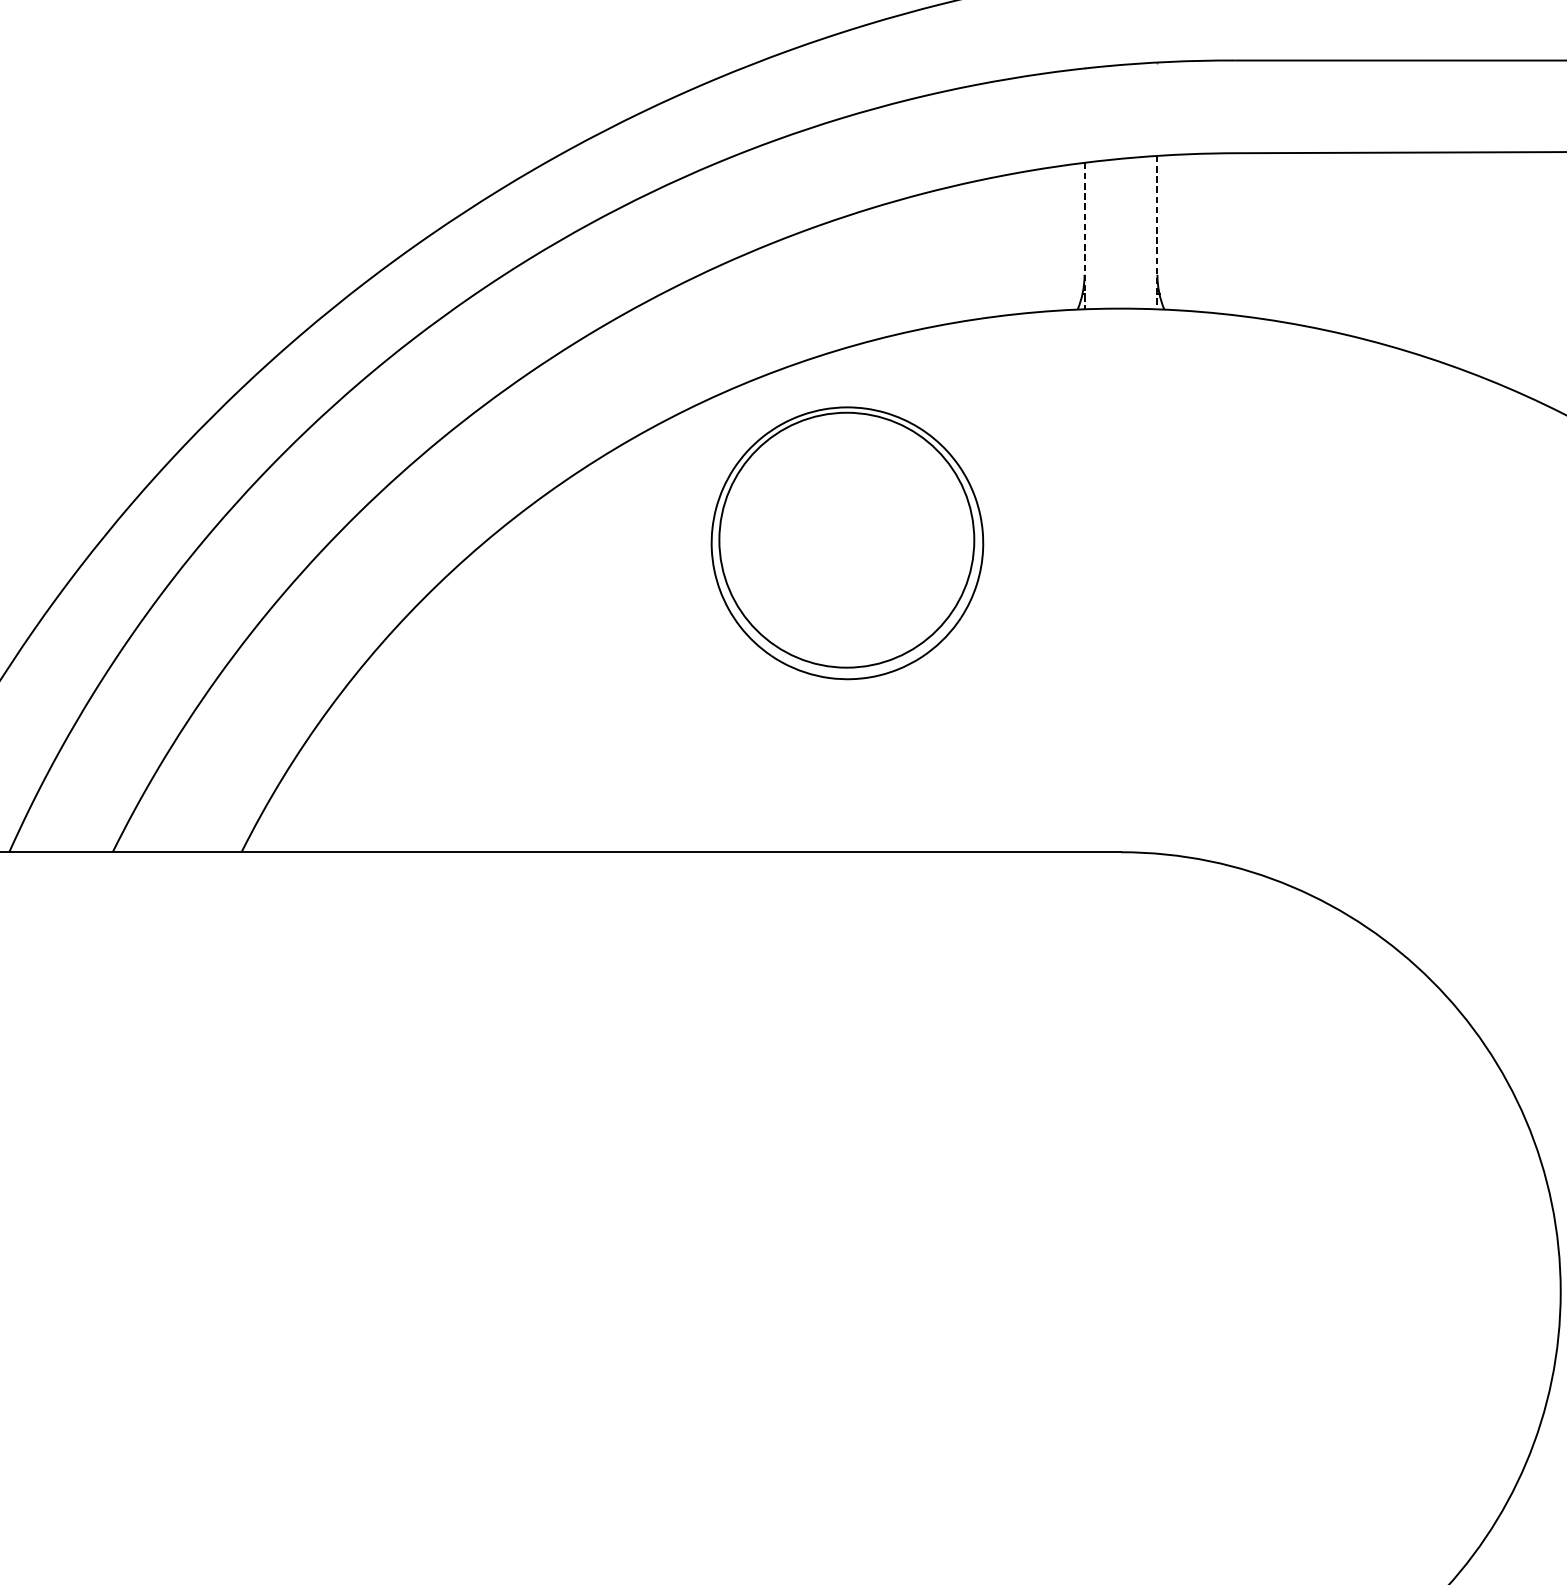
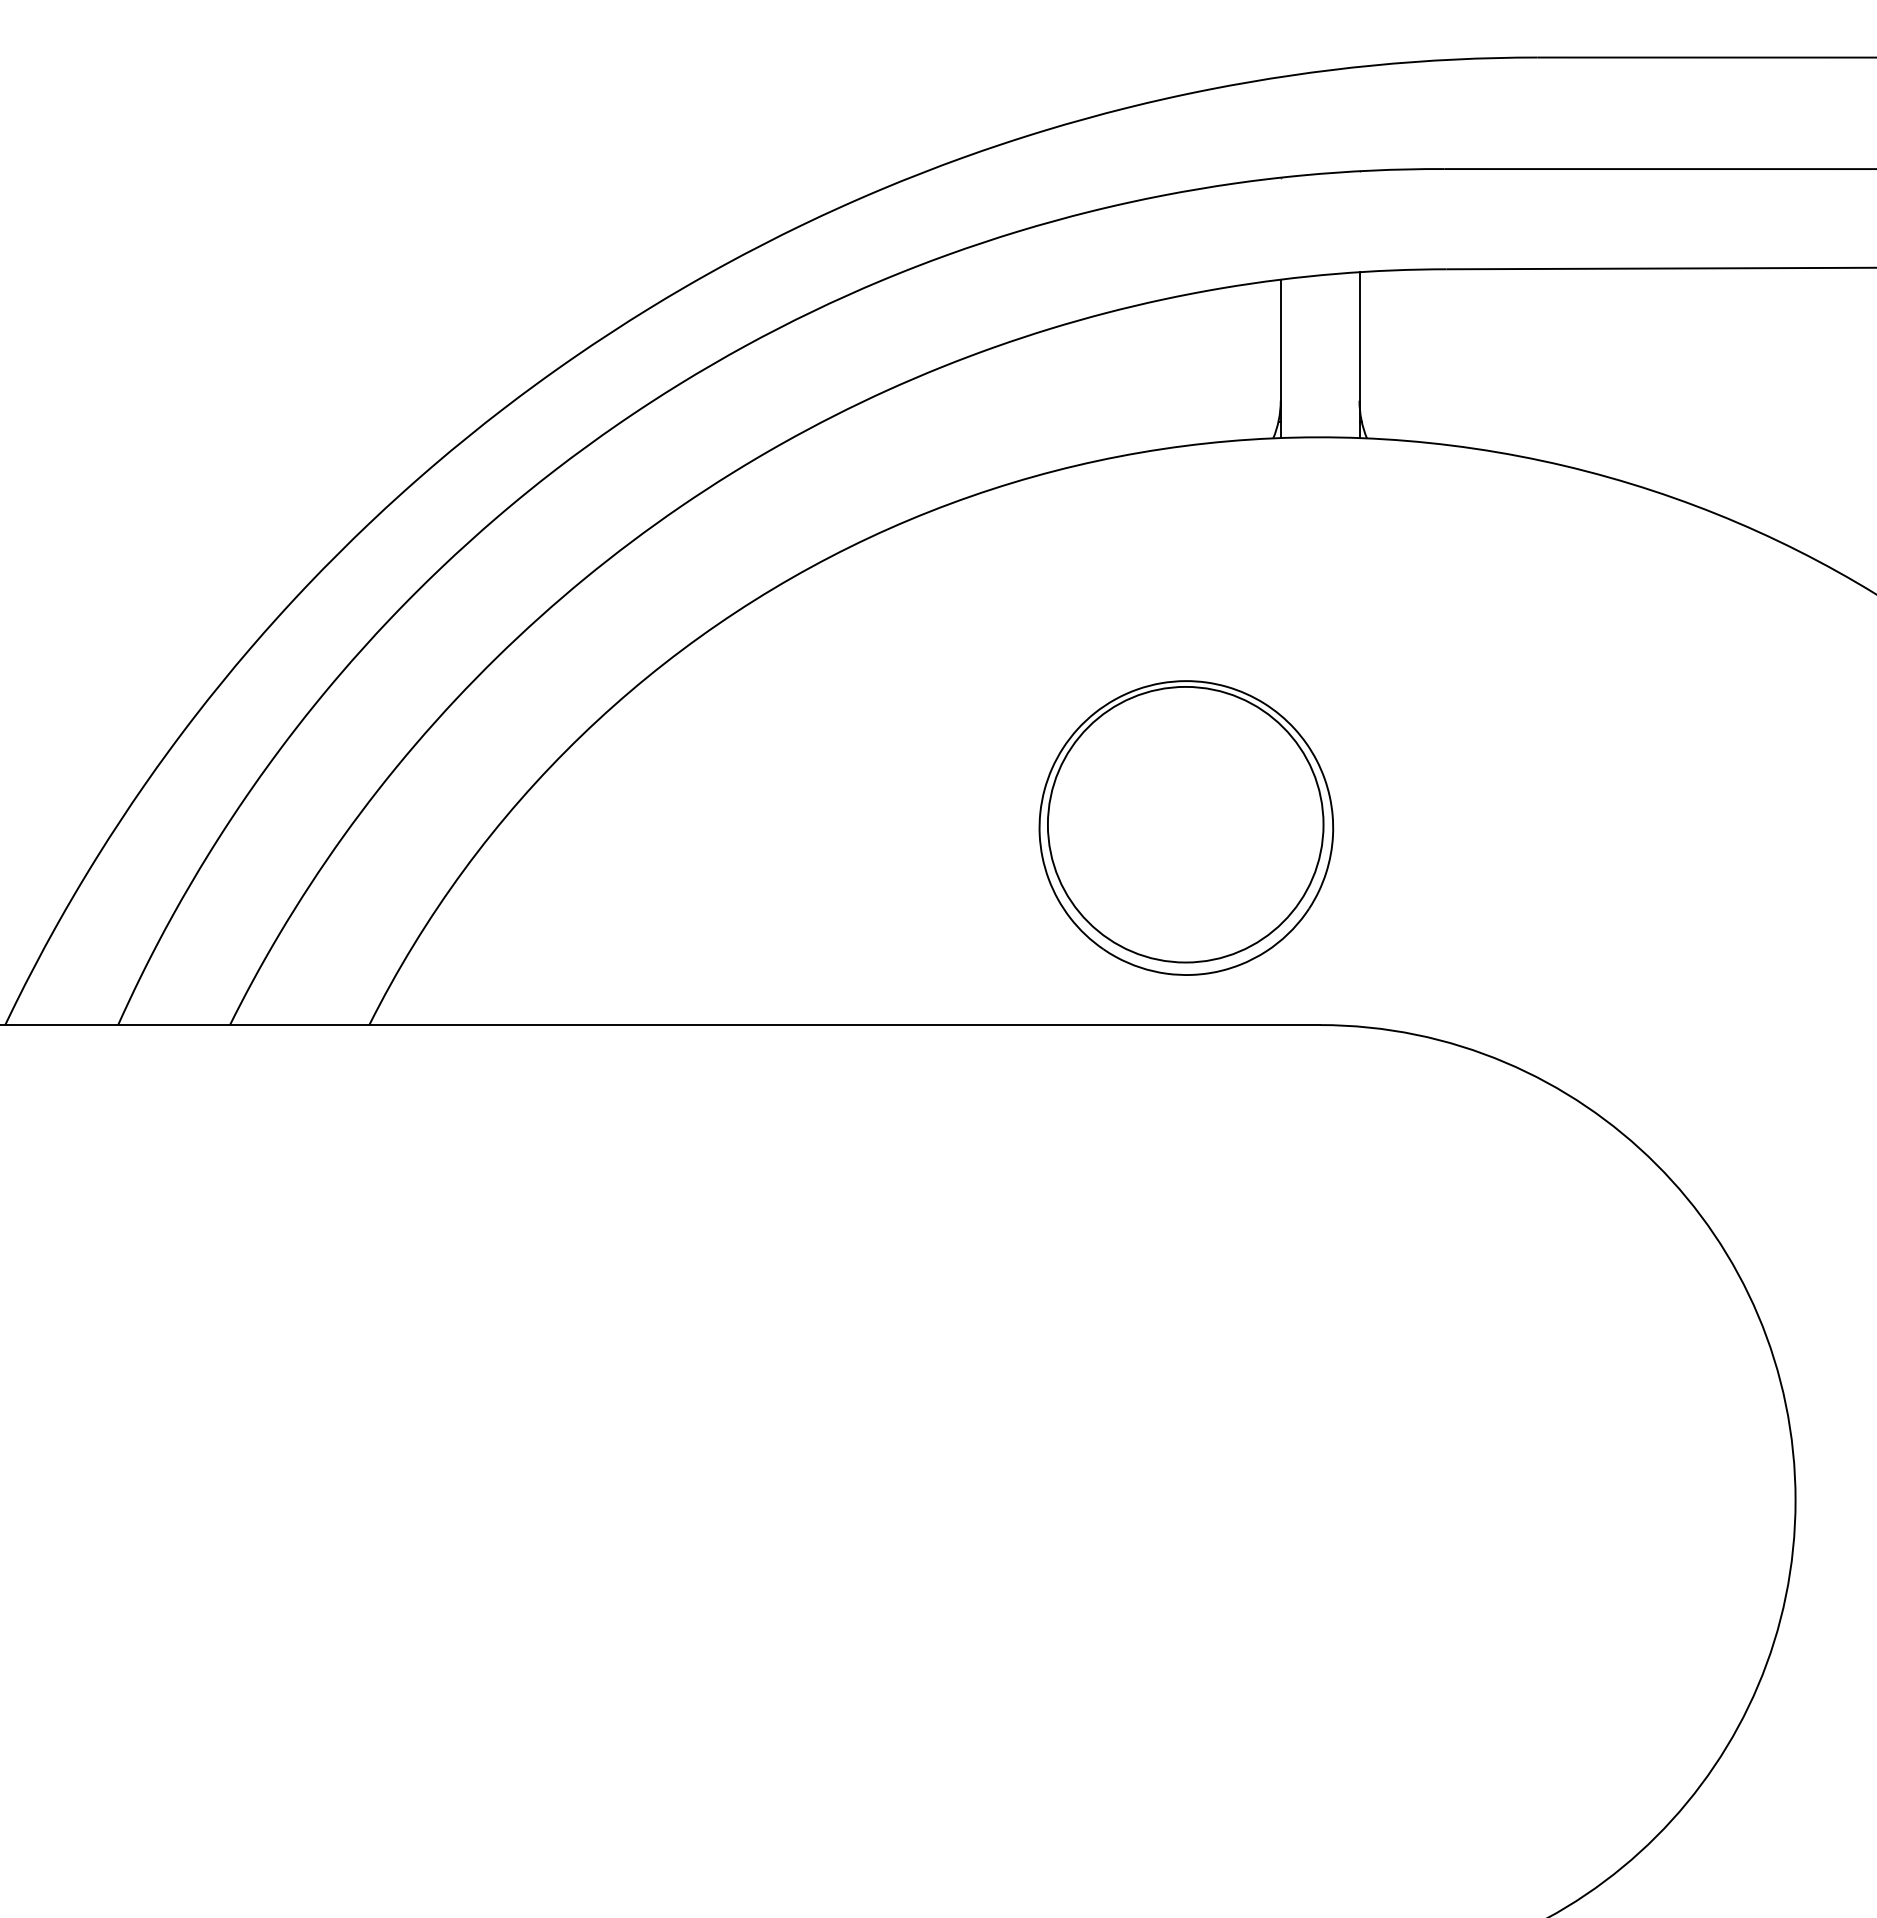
line: (1157, 232) -> (1359, 355), dashed -> solid
line: (1084, 236) -> (1280, 359), dashed -> solid
part: (847, 542) -> (1186, 827), moved

